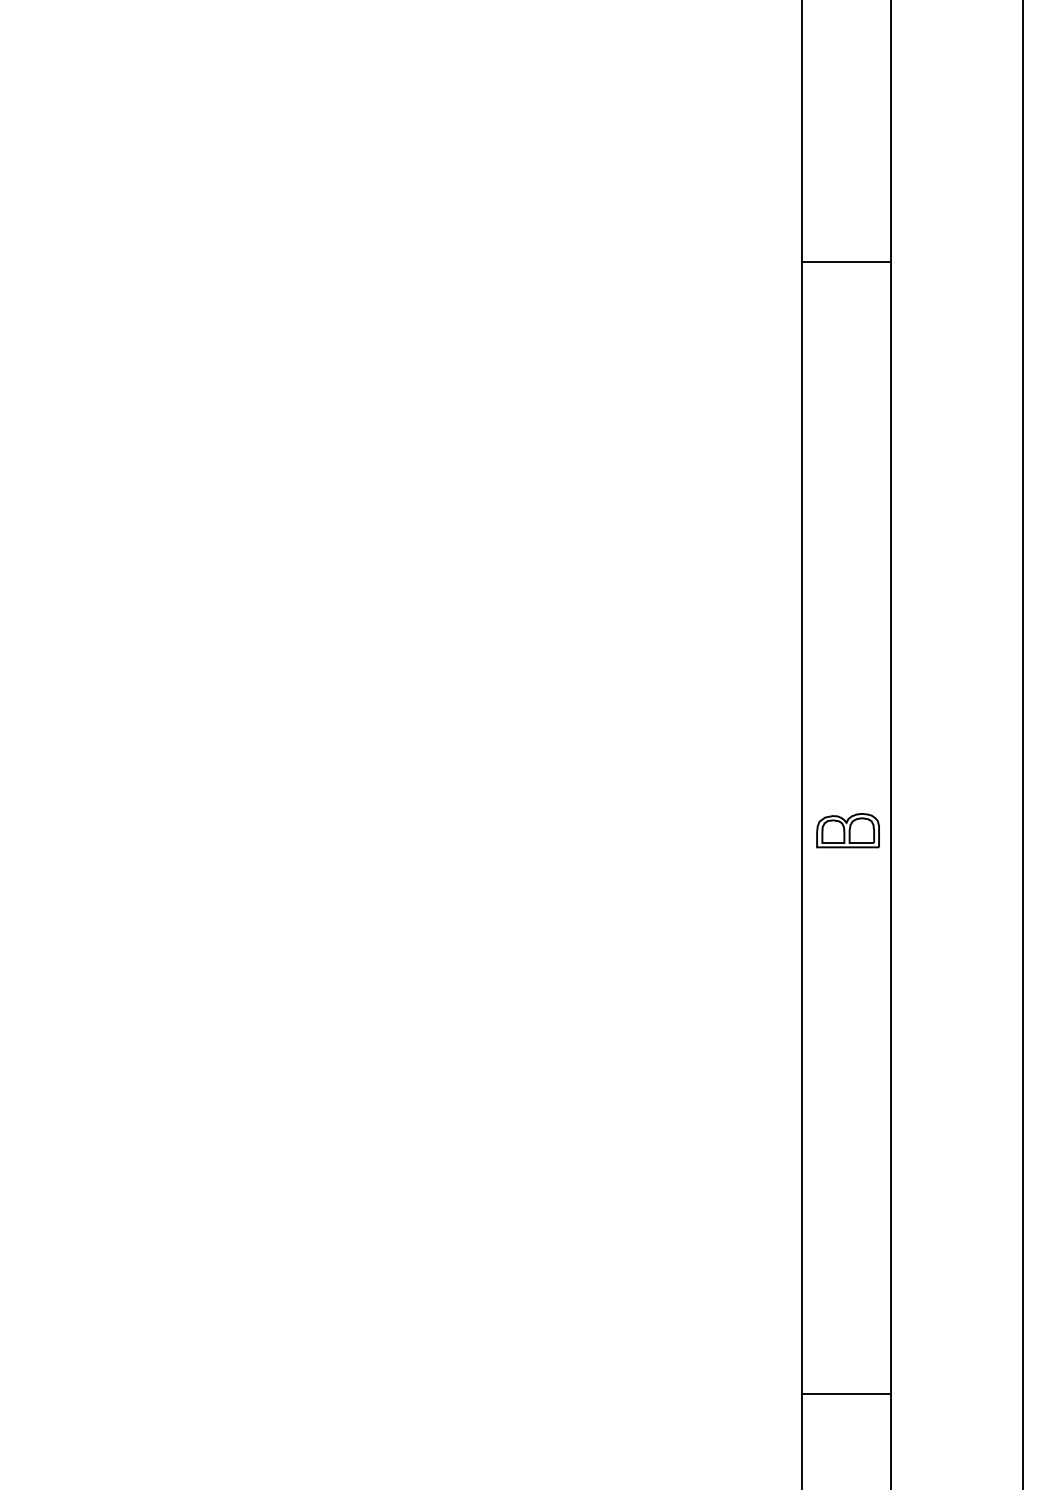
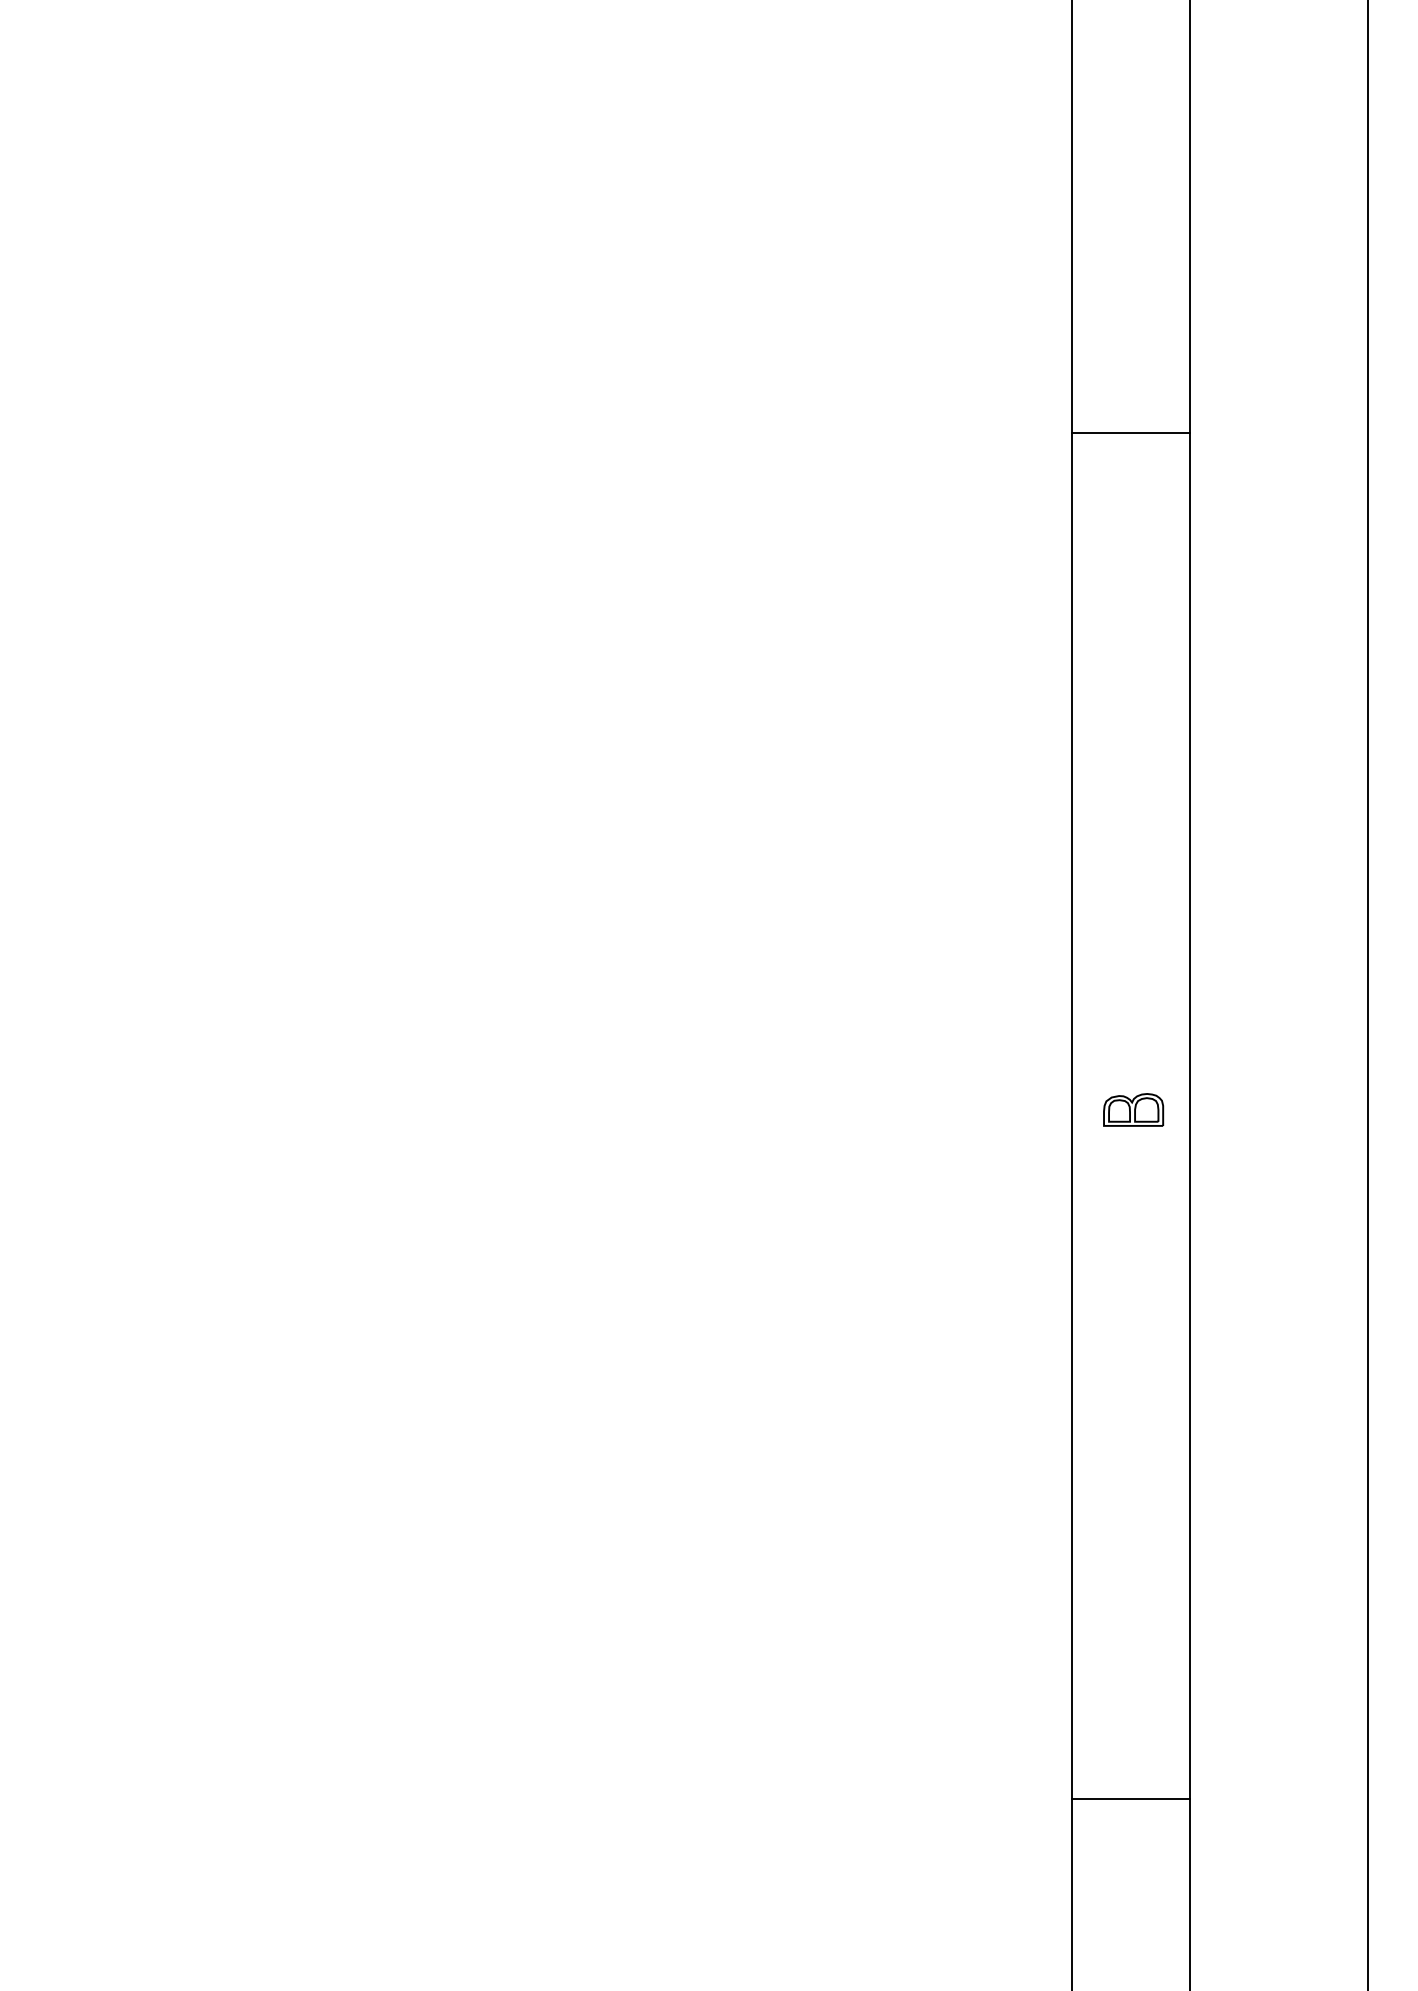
line: (845, 262) -> (1130, 433), moved
part: (848, 830) -> (1133, 1109), size x0.71
line: (845, 1393) -> (1130, 1798), moved

